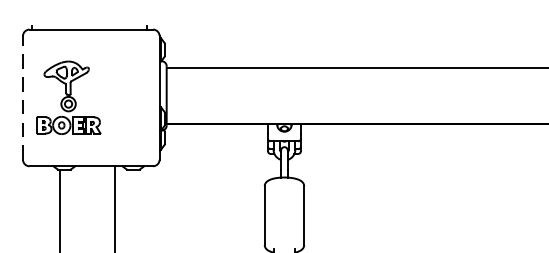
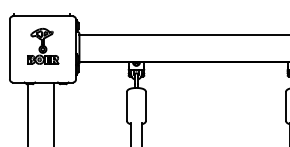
line: (22, 98) -> (9, 49), dashed -> solid
part: (69, 98) -> (43, 46), moved

